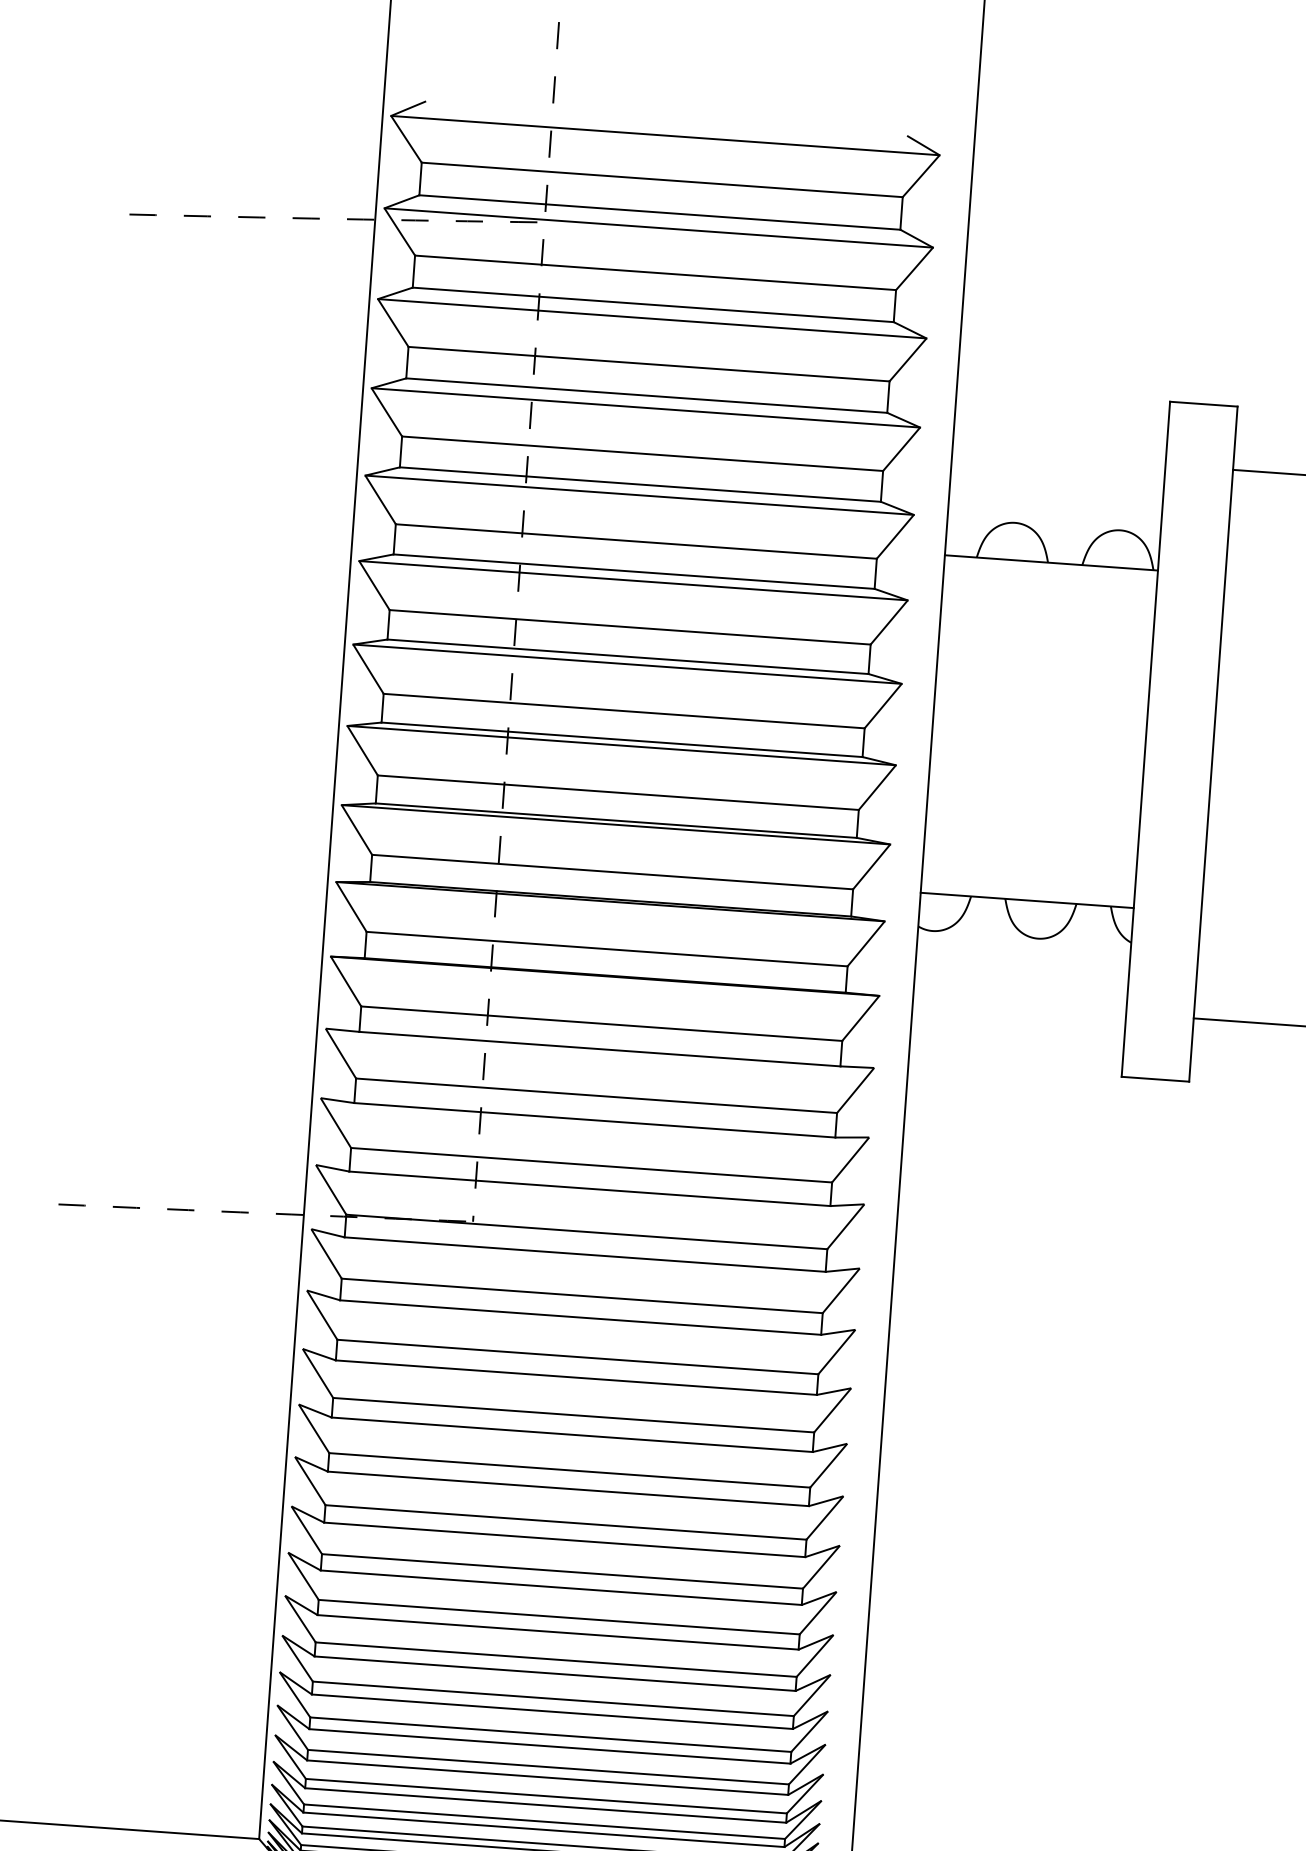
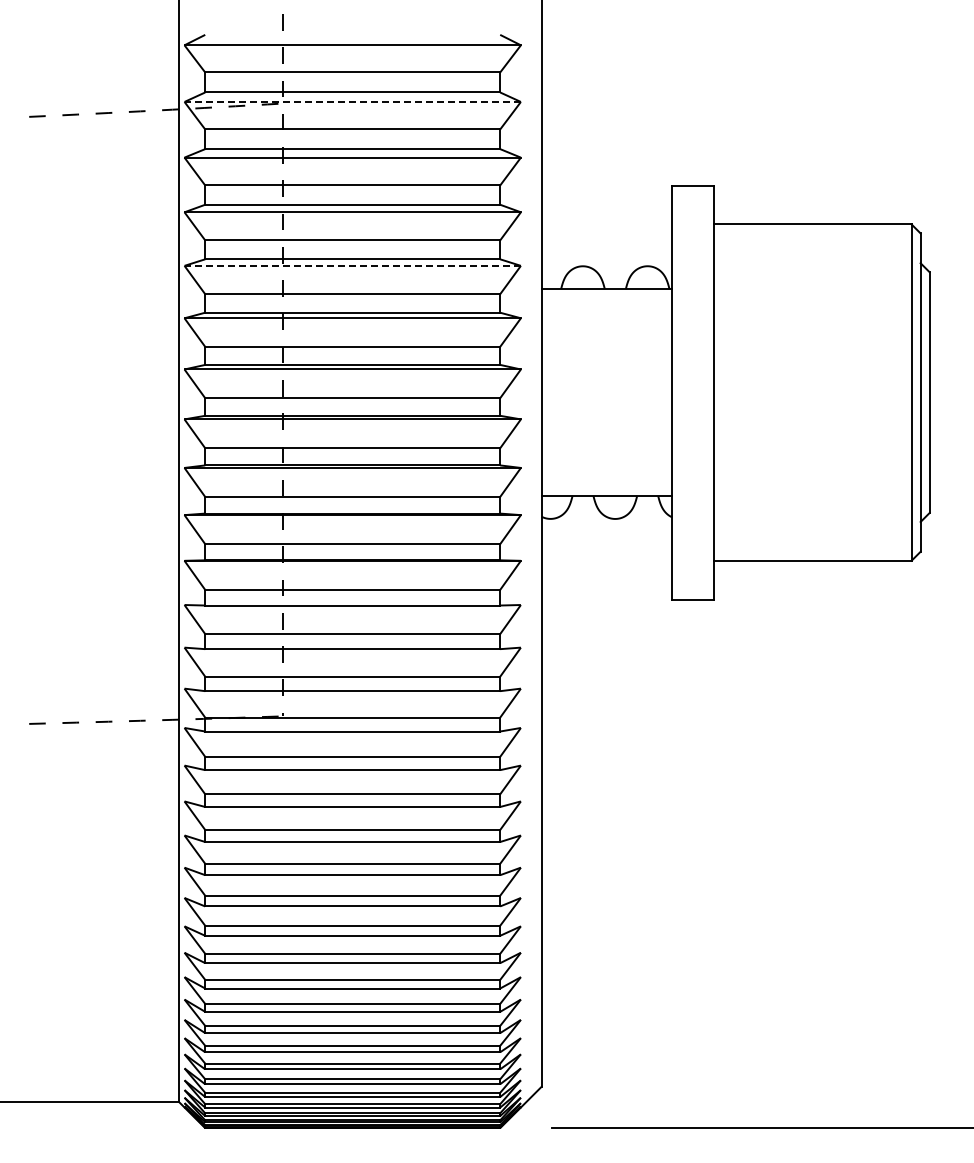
line: (658, 227) -> (352, 101), solid -> dashed
line: (639, 494) -> (352, 265), solid -> dashed

